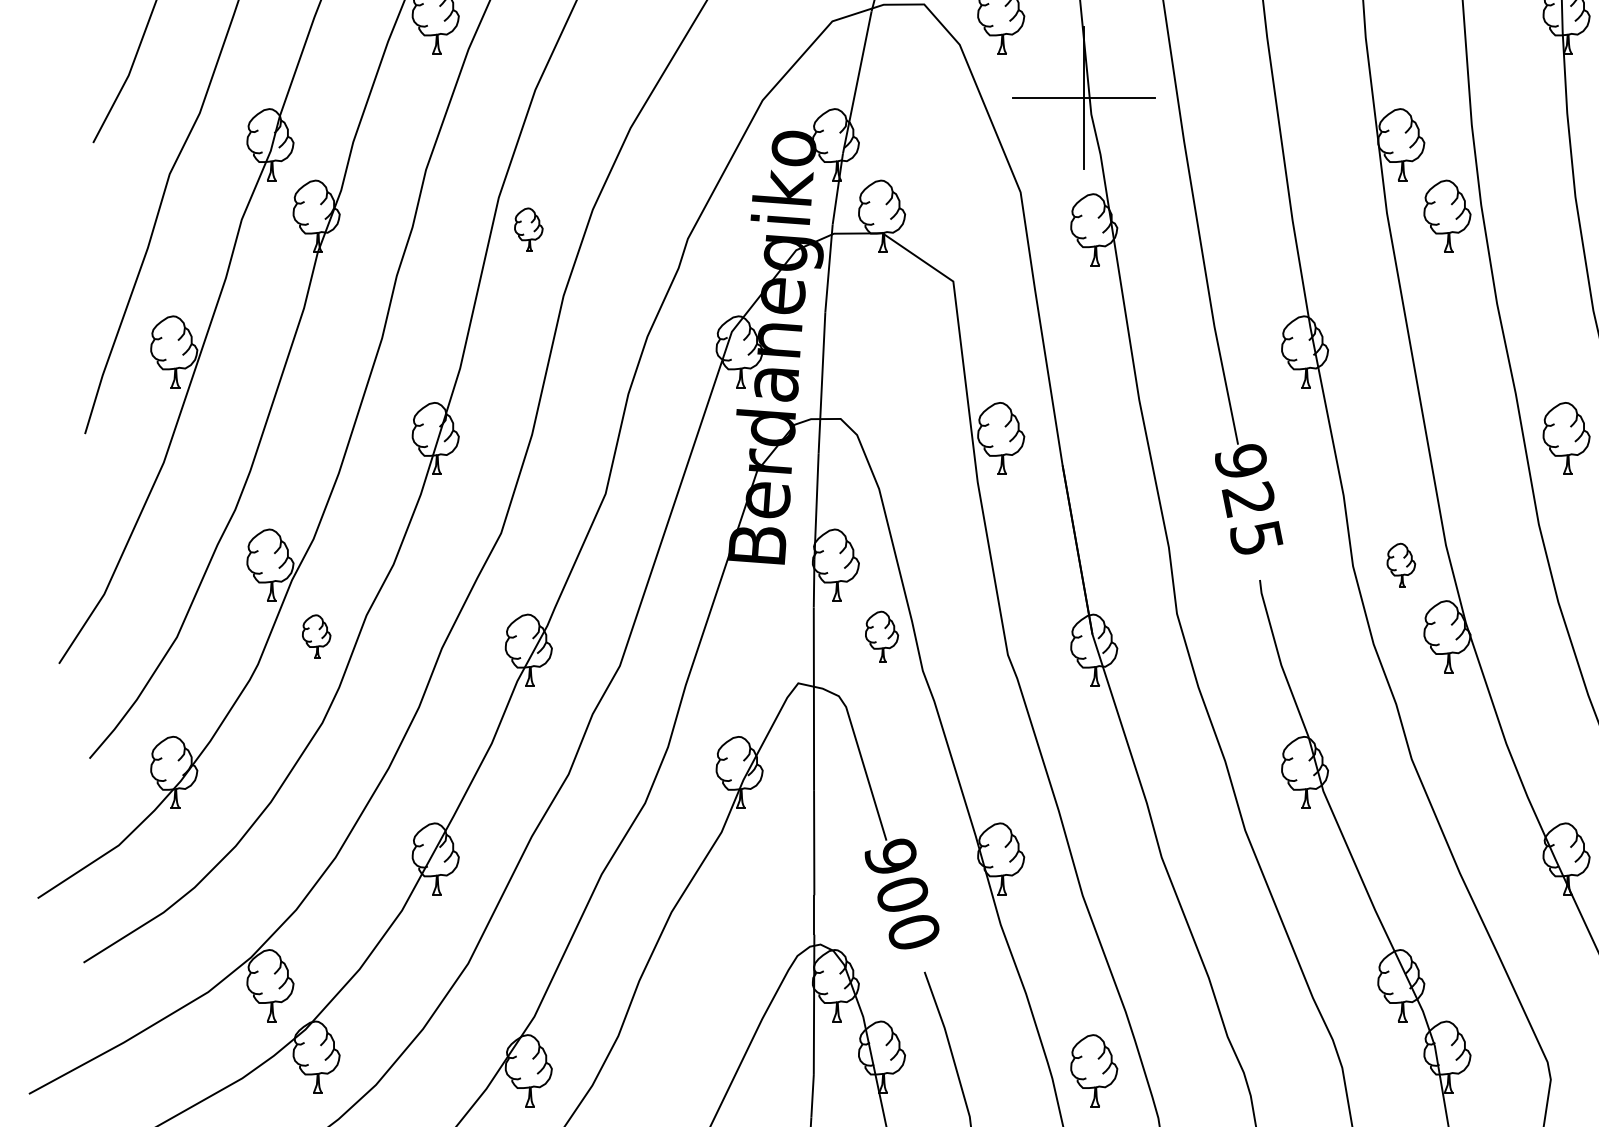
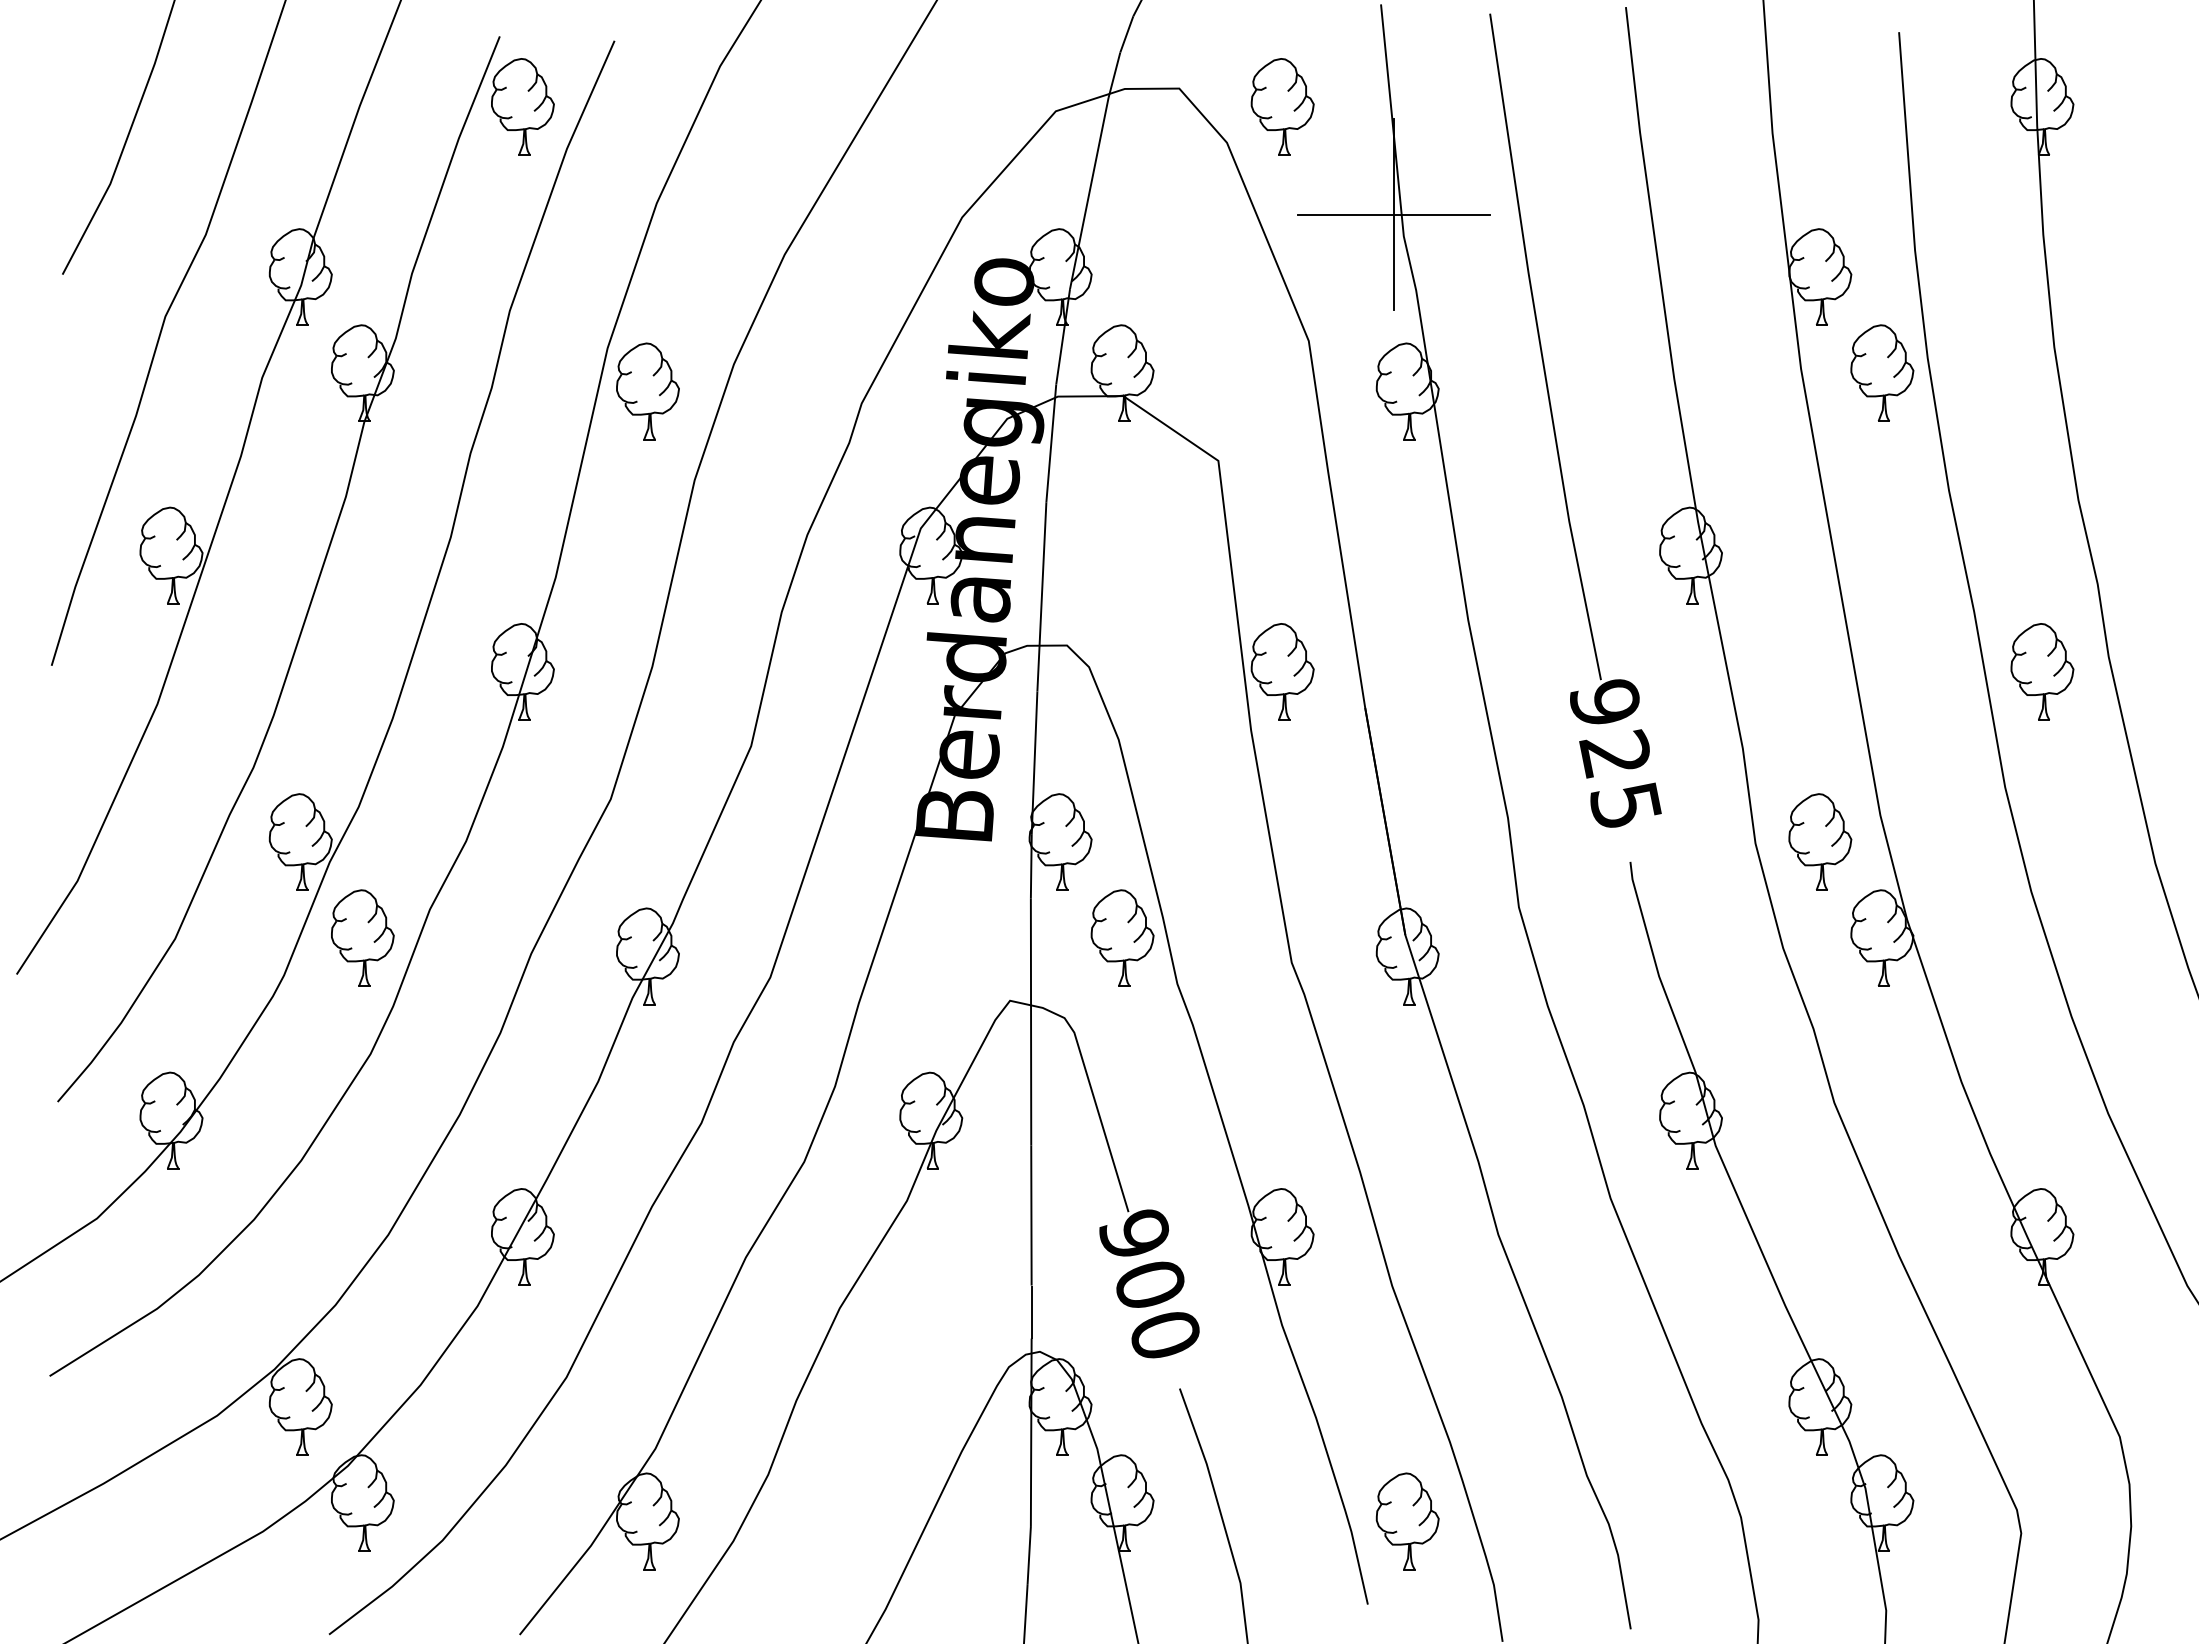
part: (528, 229) -> (647, 391), size x1.67
part: (1401, 564) -> (1820, 841), size x1.67
part: (316, 636) -> (362, 937), size x1.67
part: (881, 636) -> (1122, 937), size x1.43

